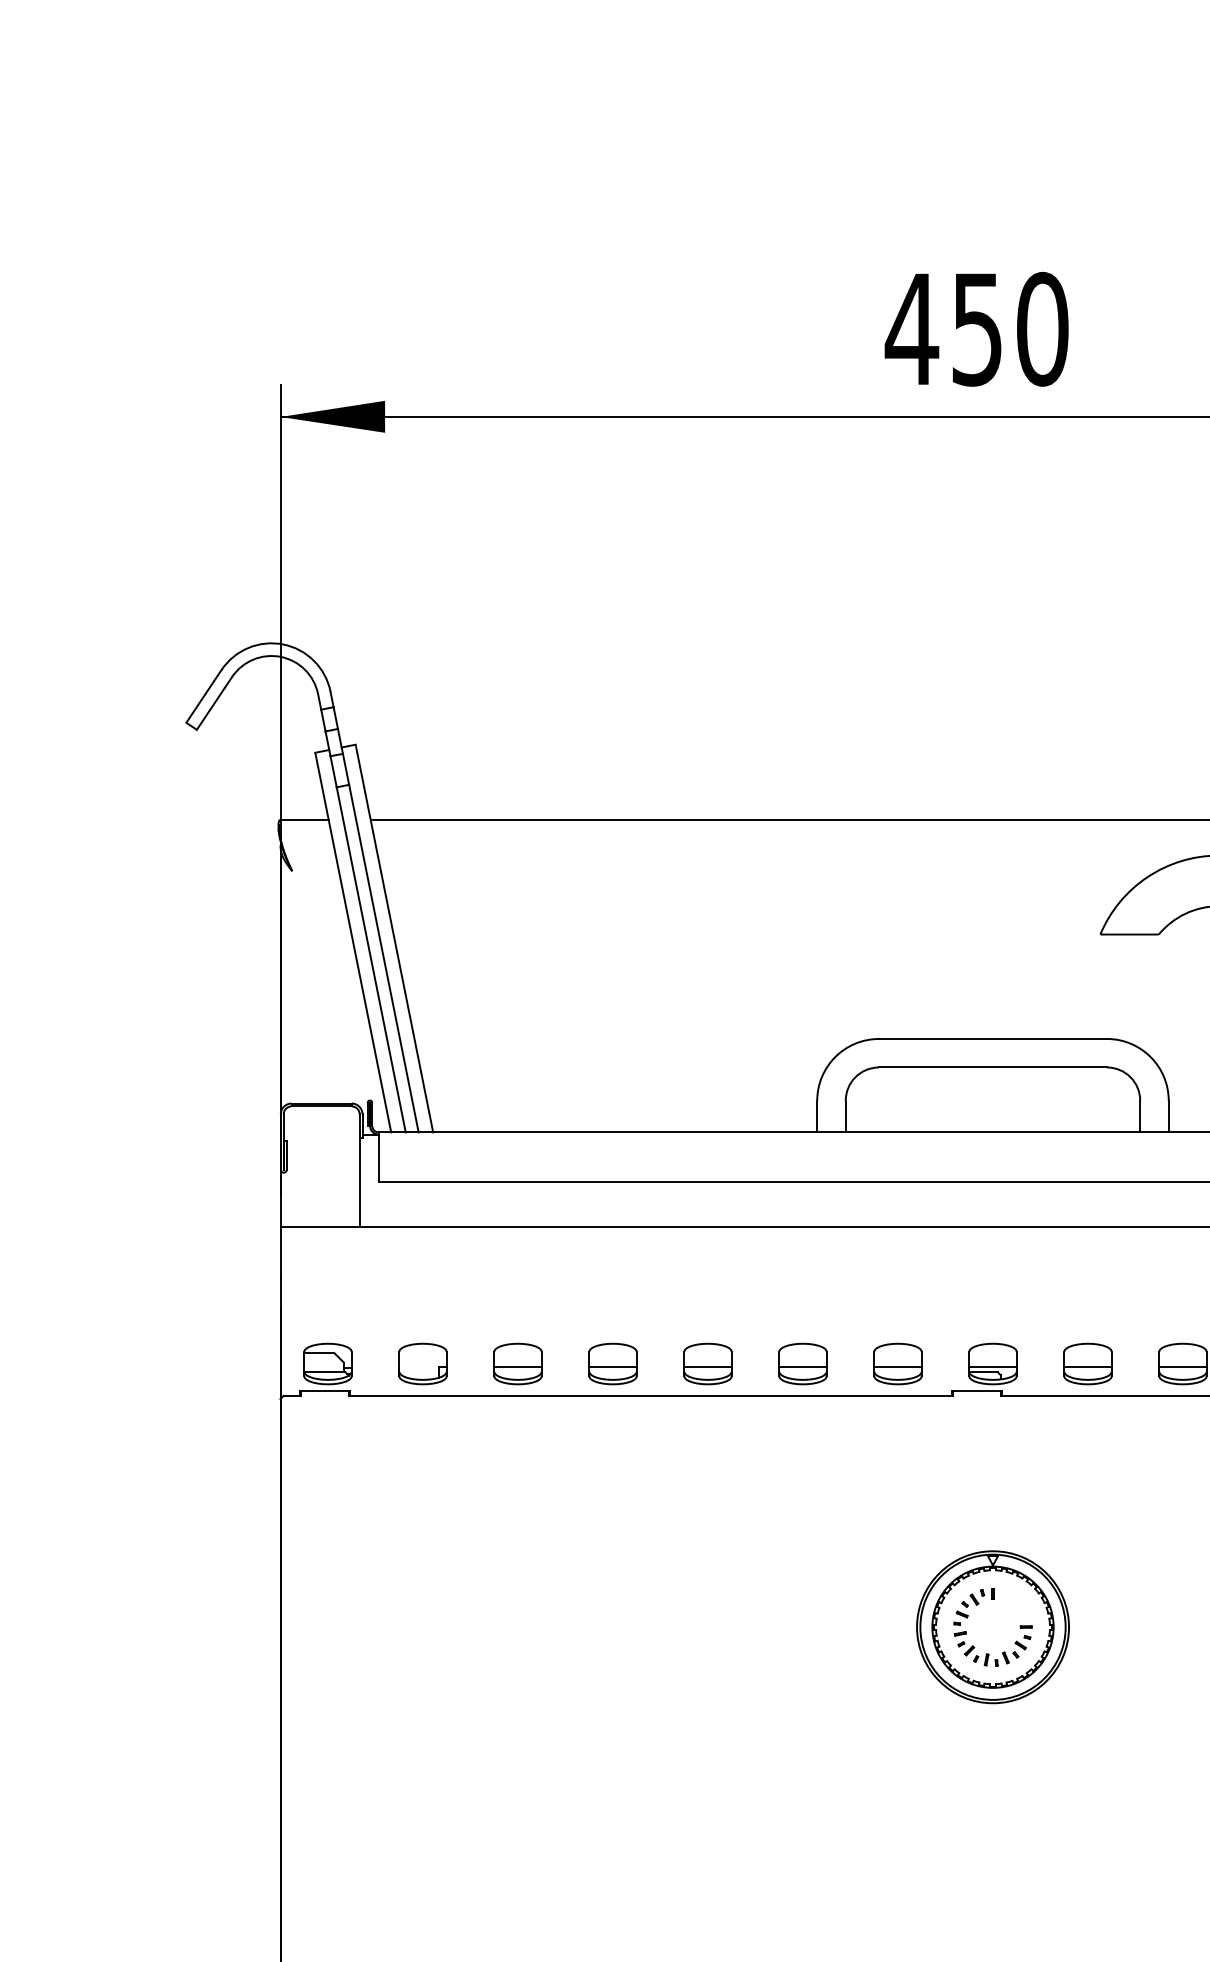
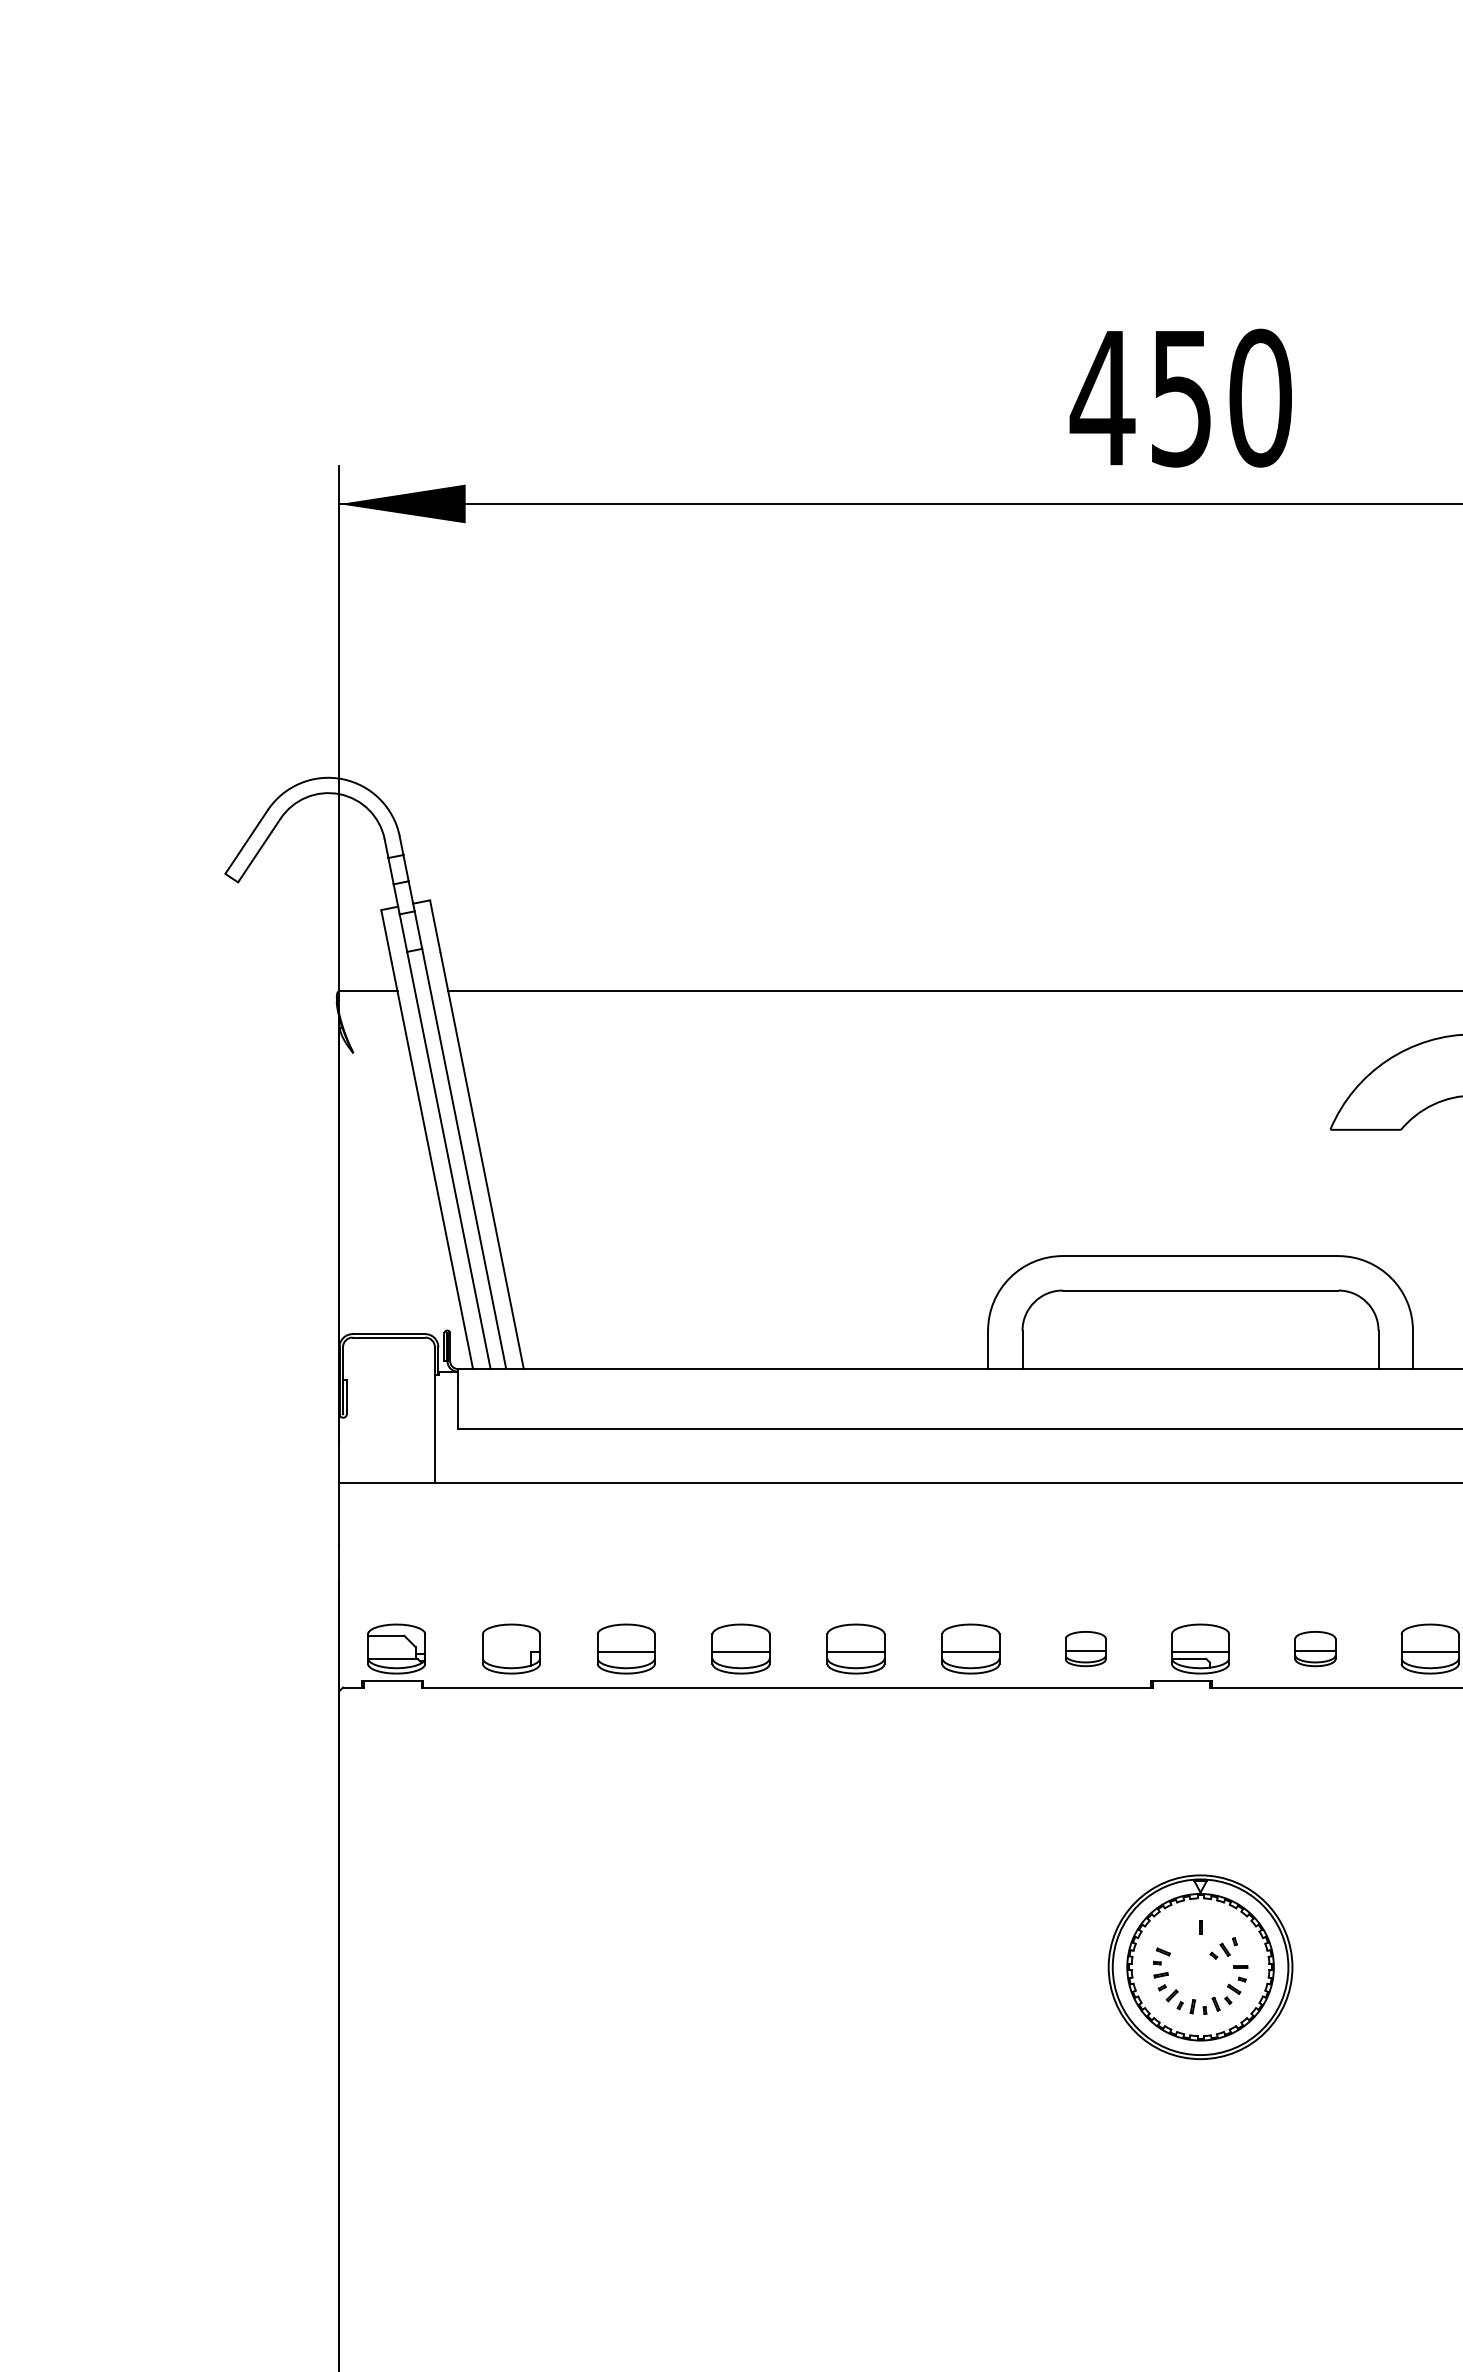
part: (897, 1363) -> (1085, 1648), size x0.7
part: (1088, 1363) -> (1315, 1648), size x0.7
part: (973, 1598) -> (1223, 1948), moved

